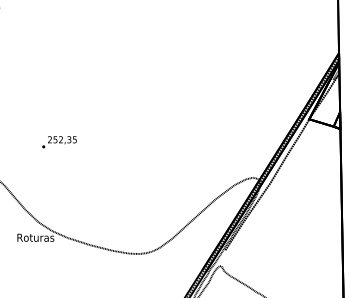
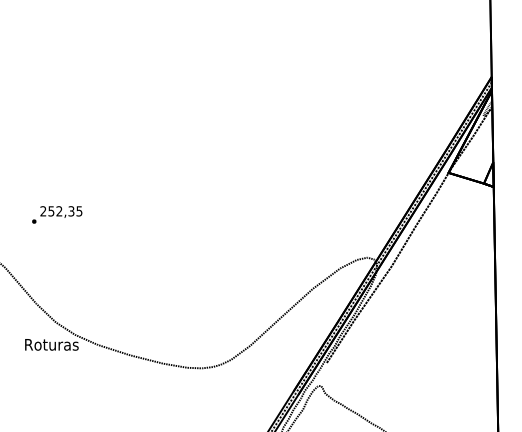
text: (59, 142) -> (57, 215), moved

